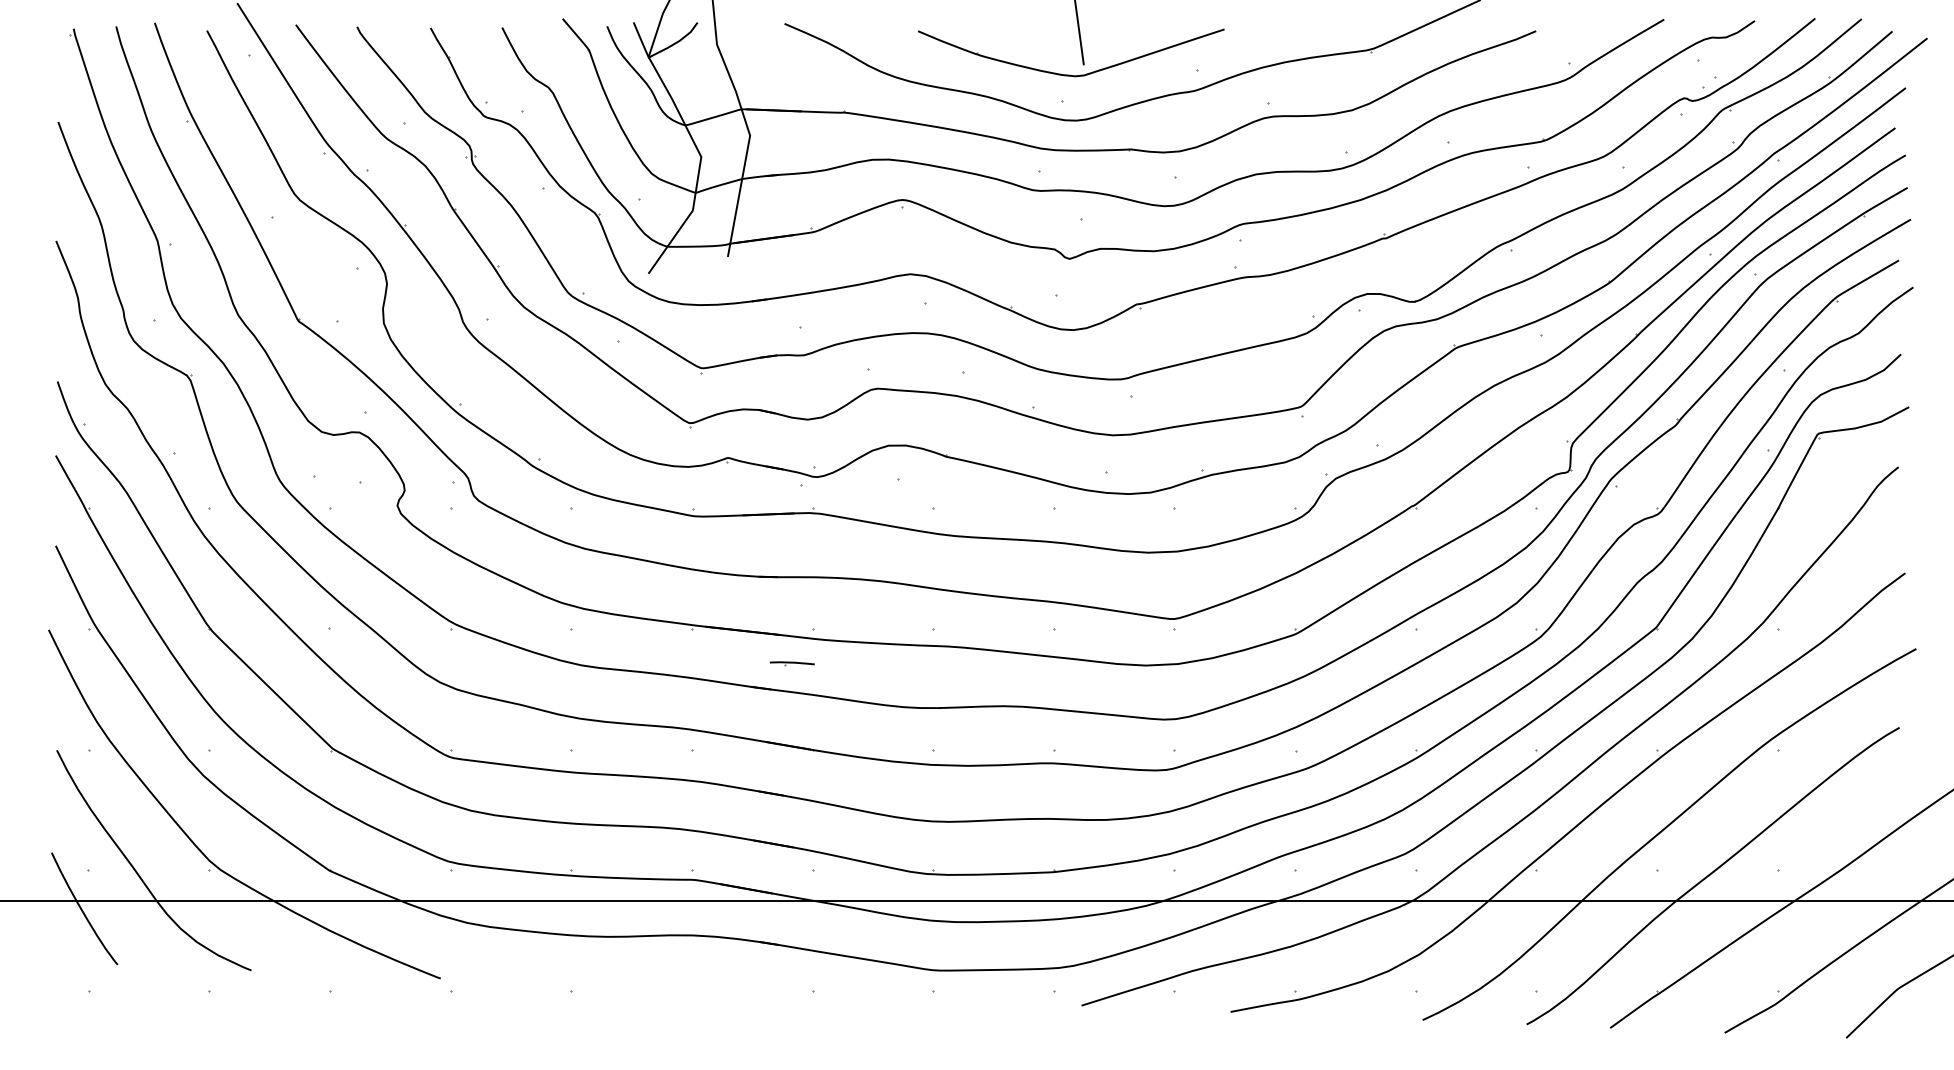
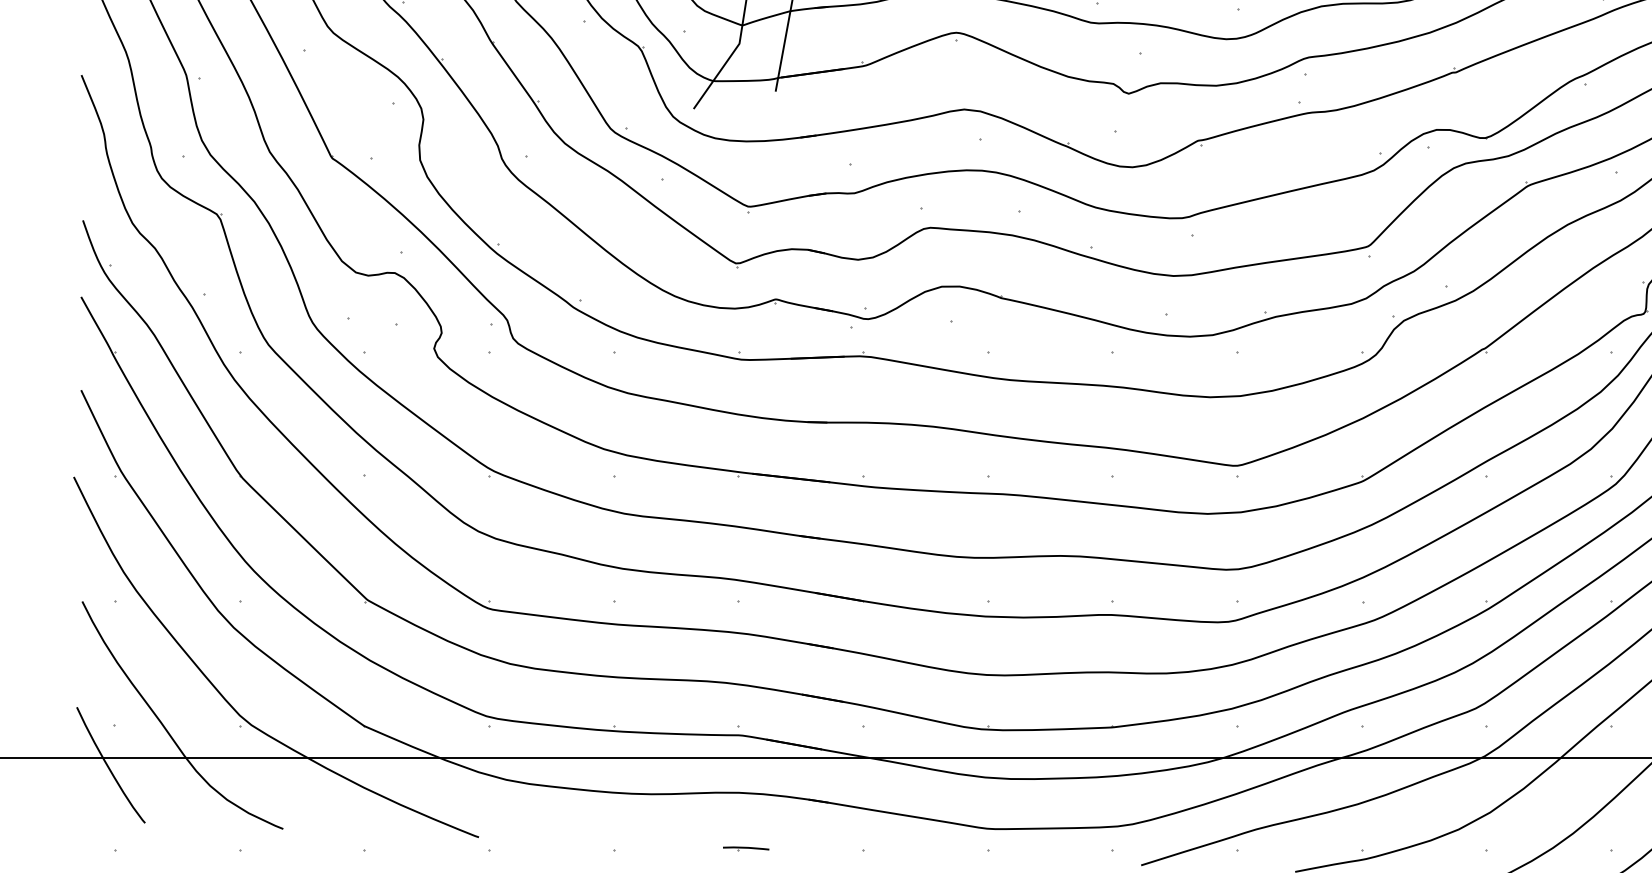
part: (792, 663) -> (746, 848), moved

